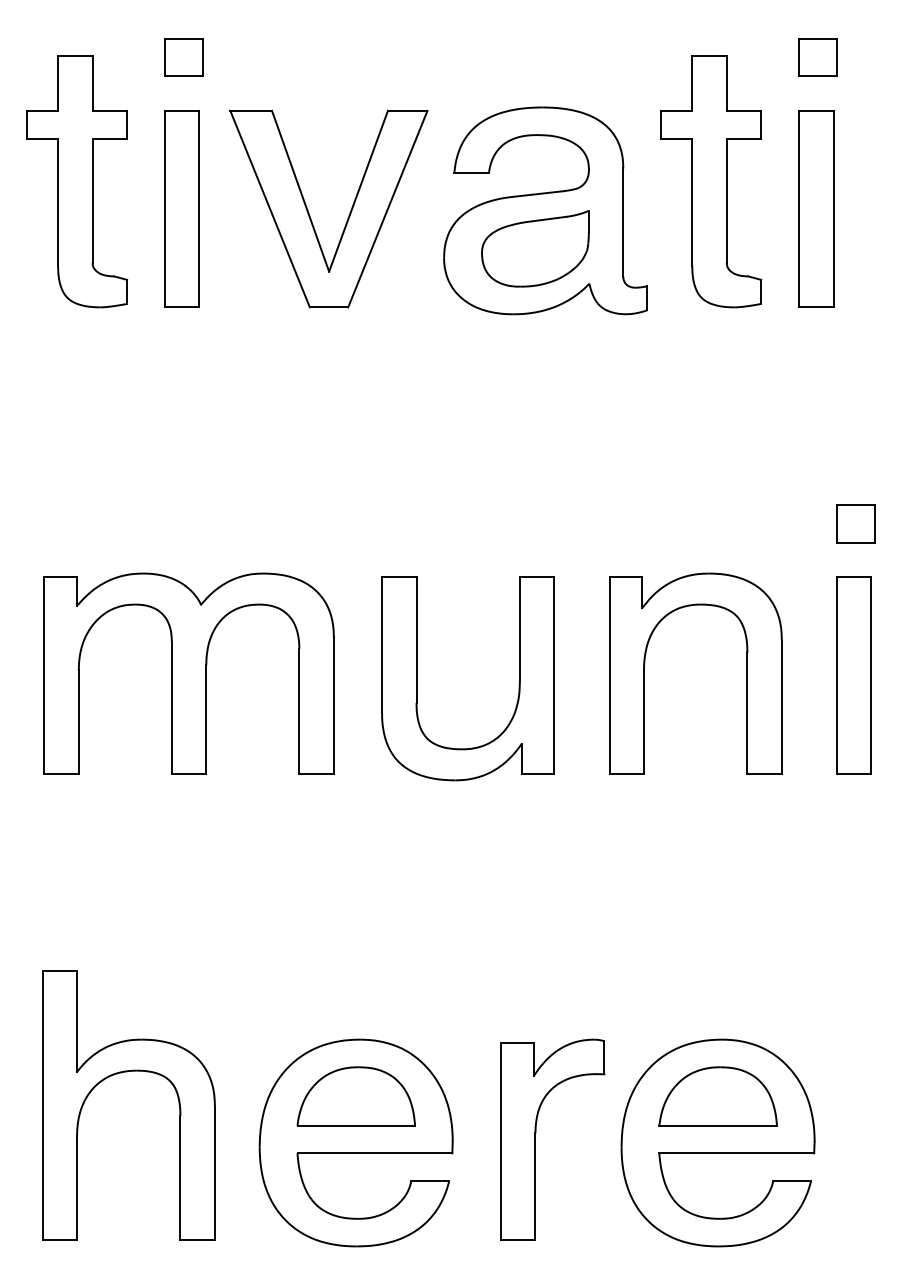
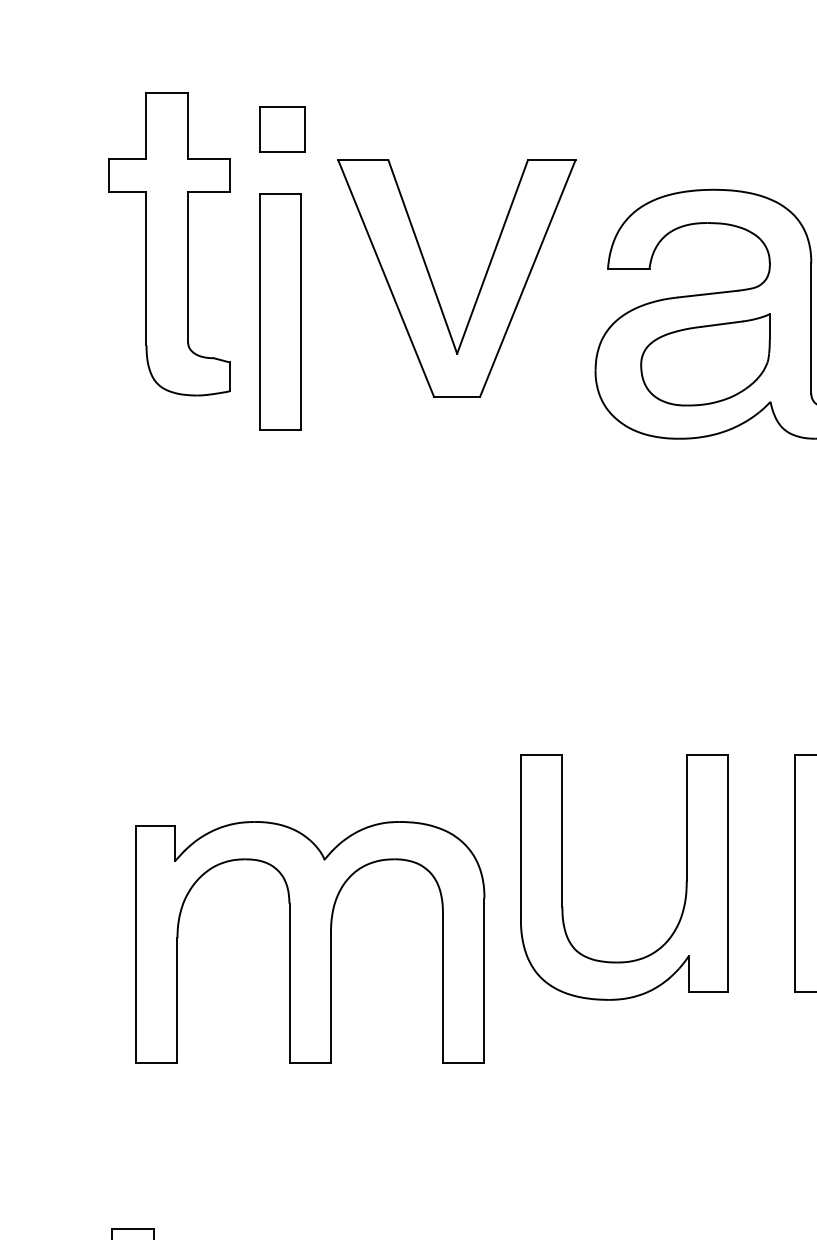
part: (77, 181) -> (169, 243), moved
part: (310, 215) -> (434, 286), moved
part: (188, 673) -> (309, 942), moved

